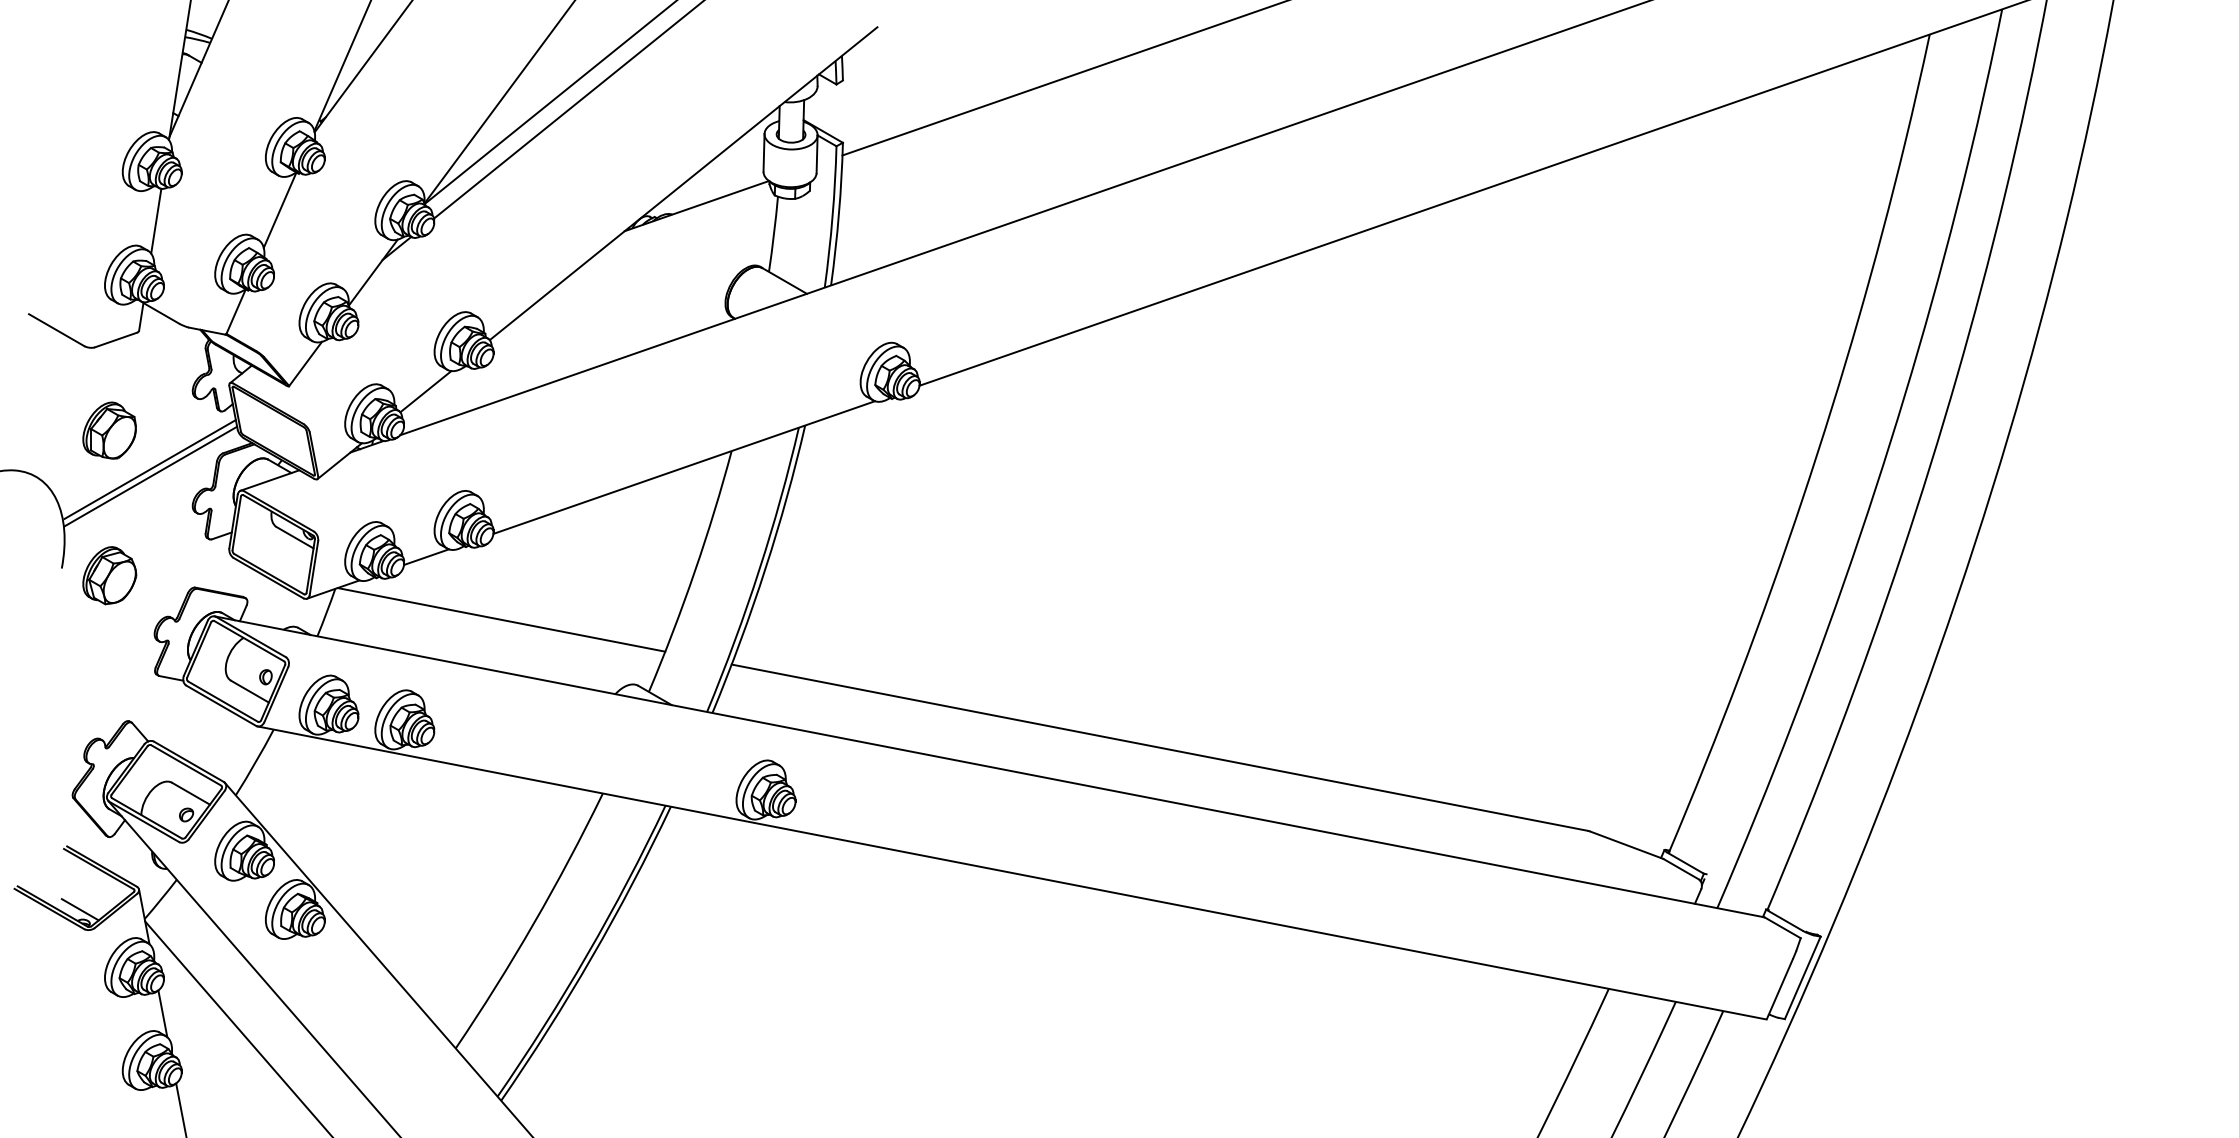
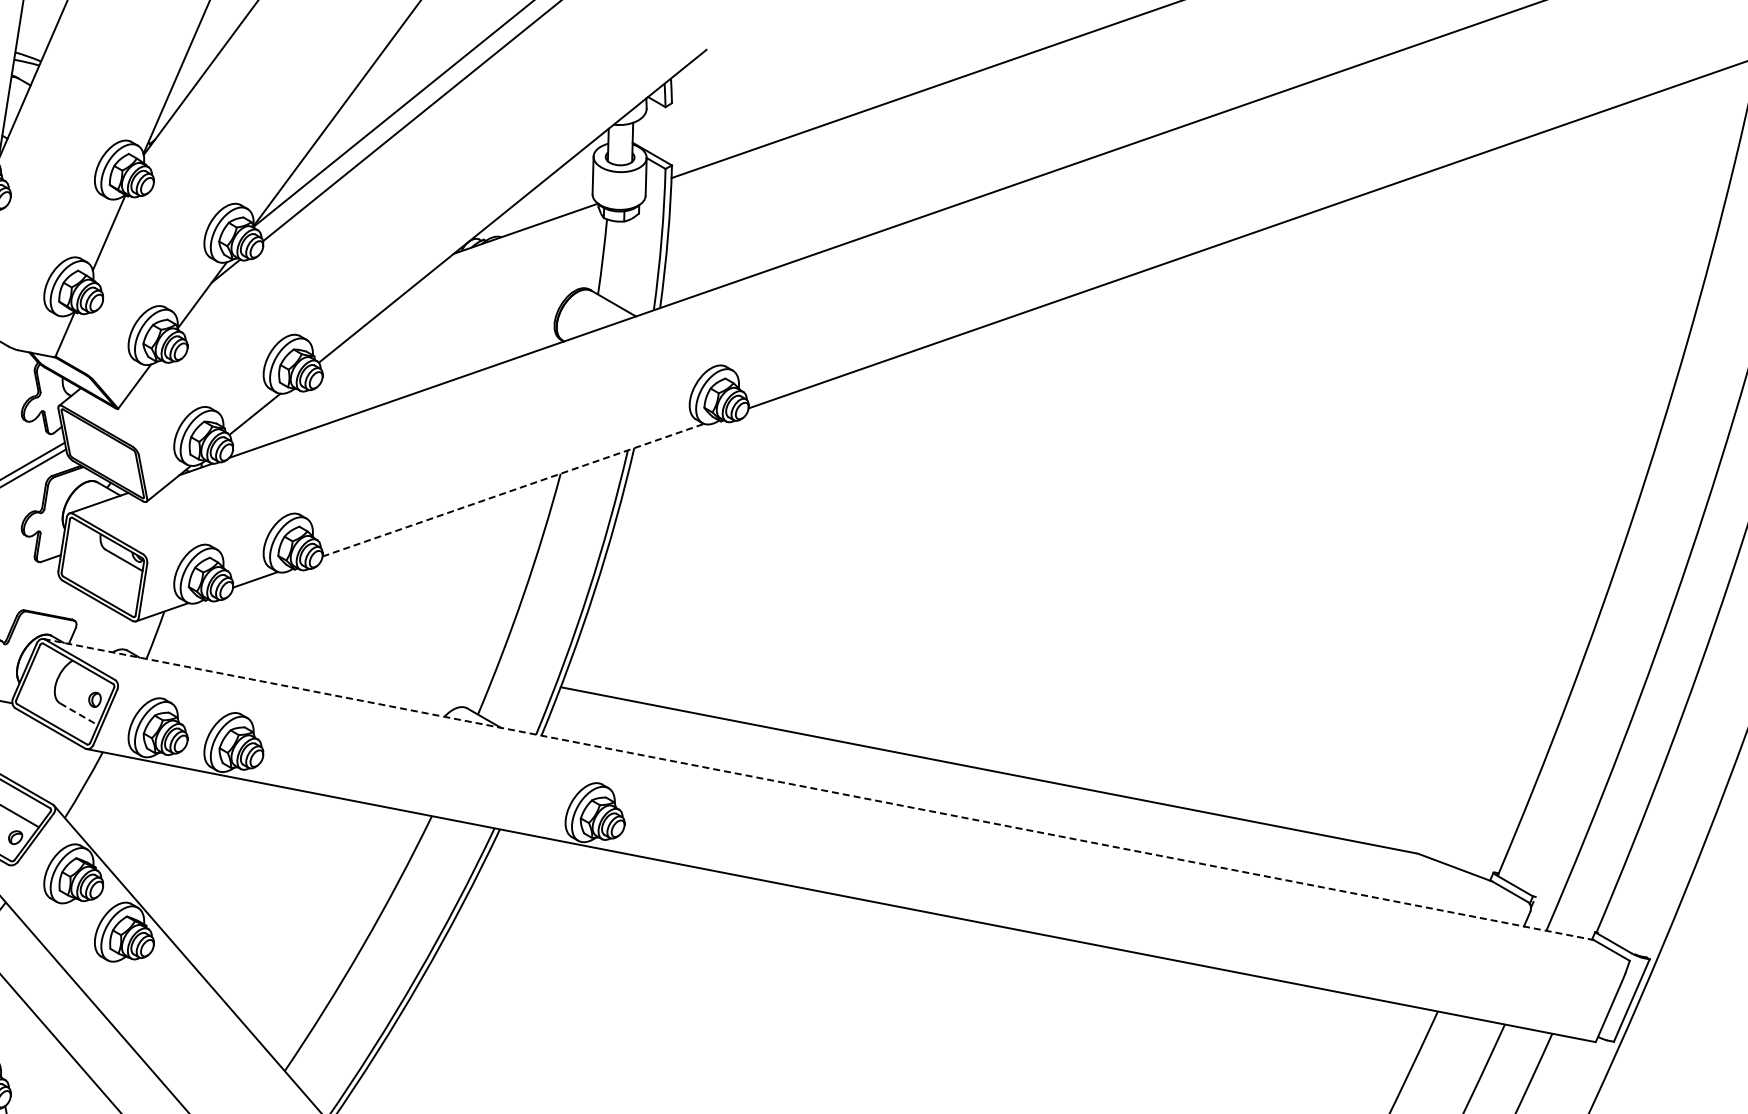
line: (684, 467) -> (513, 490), solid -> dashed
line: (501, 619) -> (330, 642), removed
line: (249, 691) -> (78, 714), solid -> dashed
line: (989, 766) -> (818, 789), solid -> dashed

